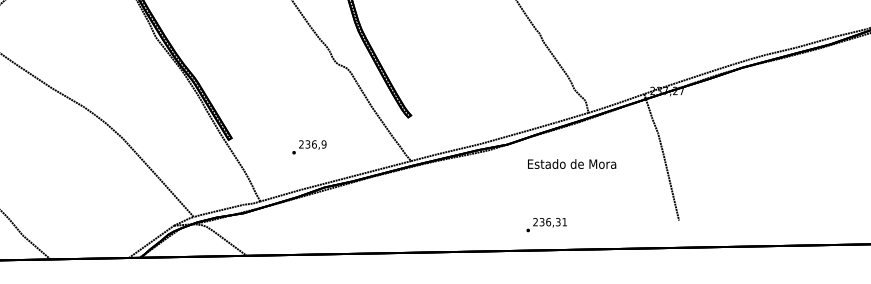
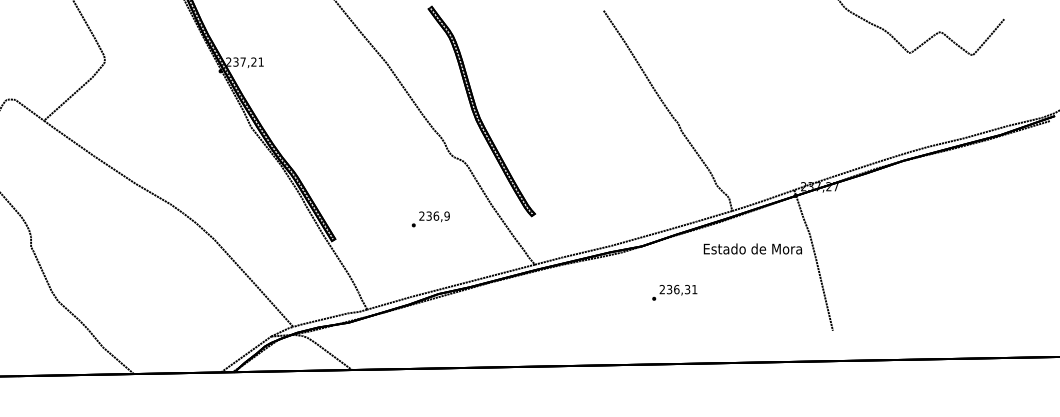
text: (309, 147) -> (430, 219), moved
text: (571, 163) -> (752, 248), moved
text: (546, 224) -> (674, 292), moved

